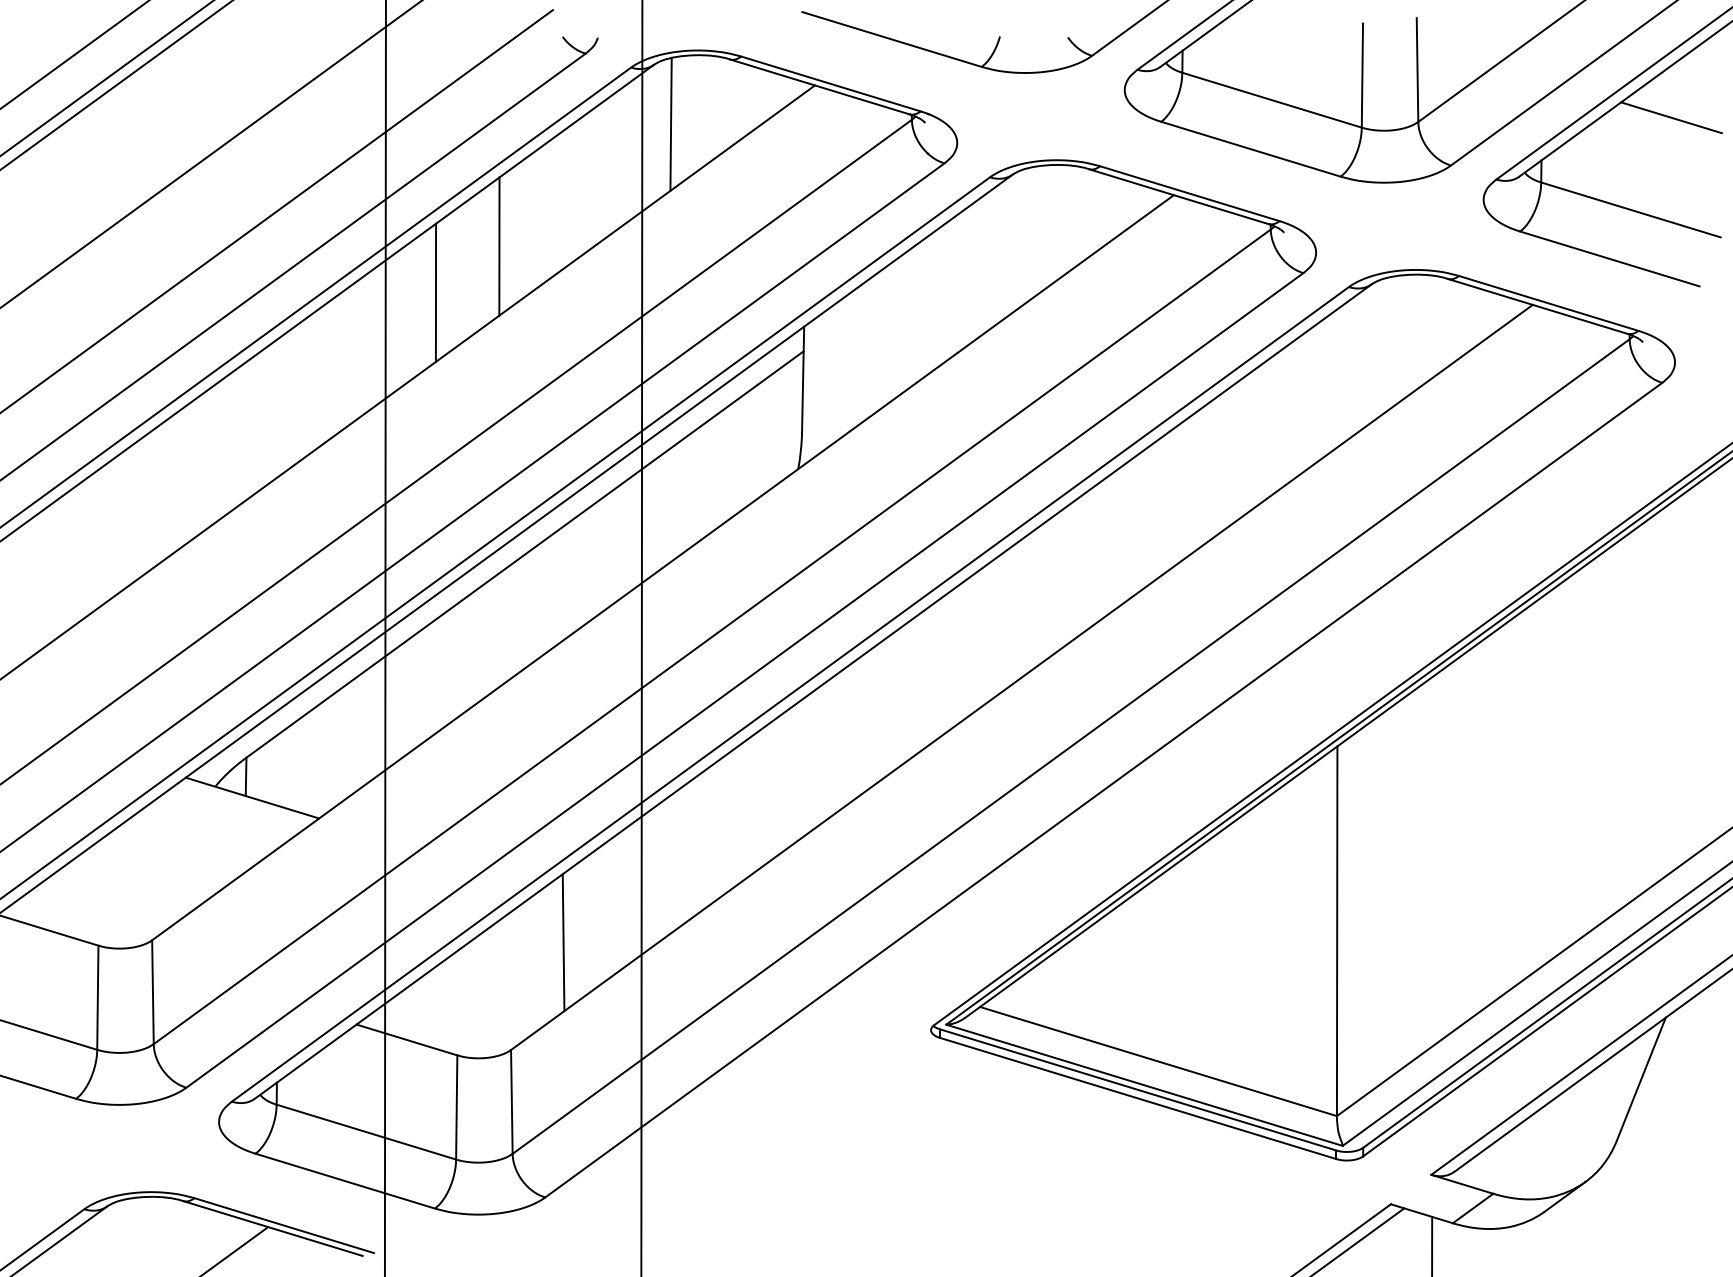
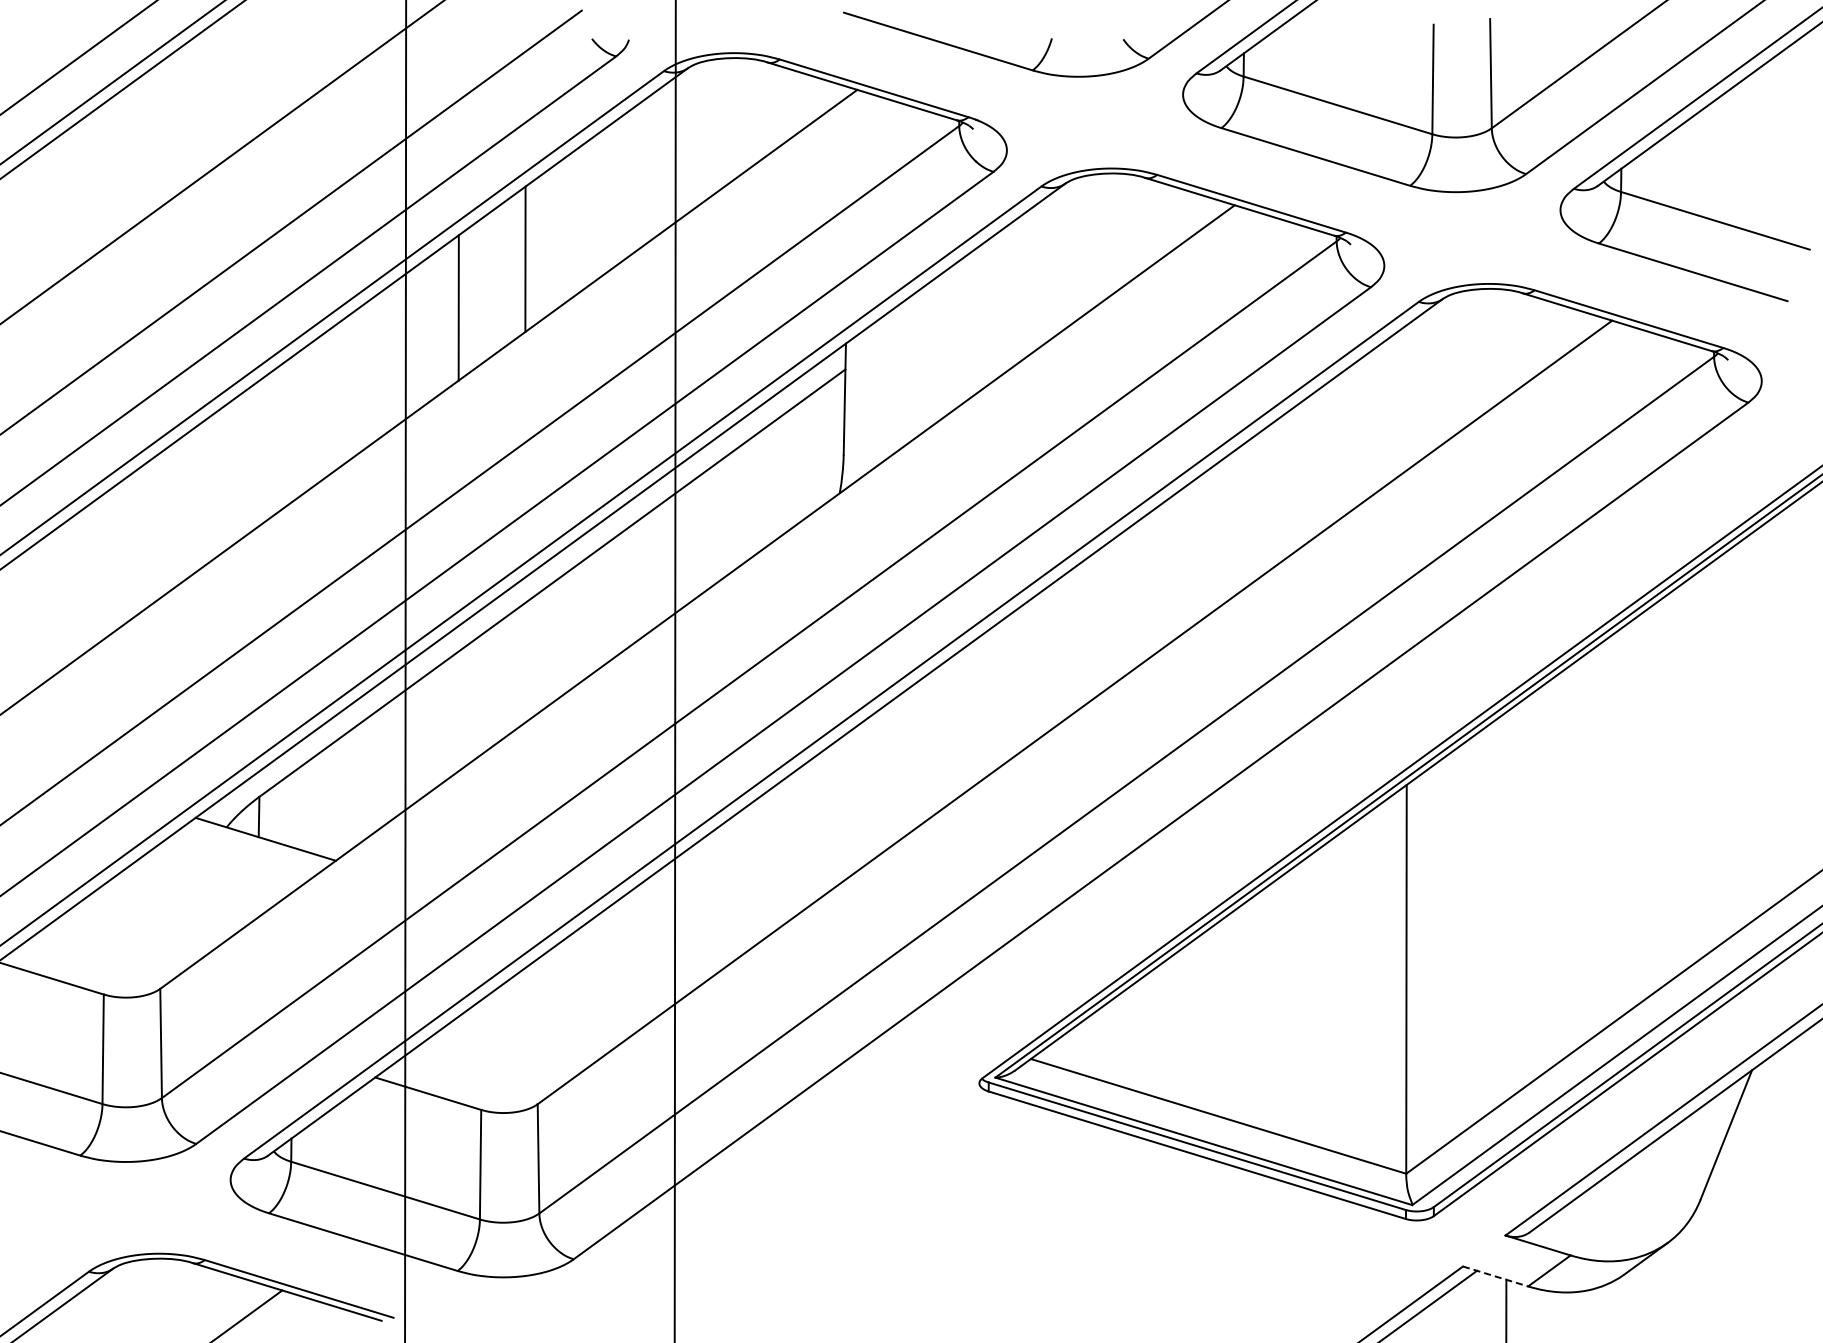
line: (1671, 117) -> (1758, 123), removed
line: (670, 124) -> (705, 130), removed
line: (563, 942) -> (592, 991), removed
line: (1422, 1213) -> (1496, 1276), solid -> dashed

